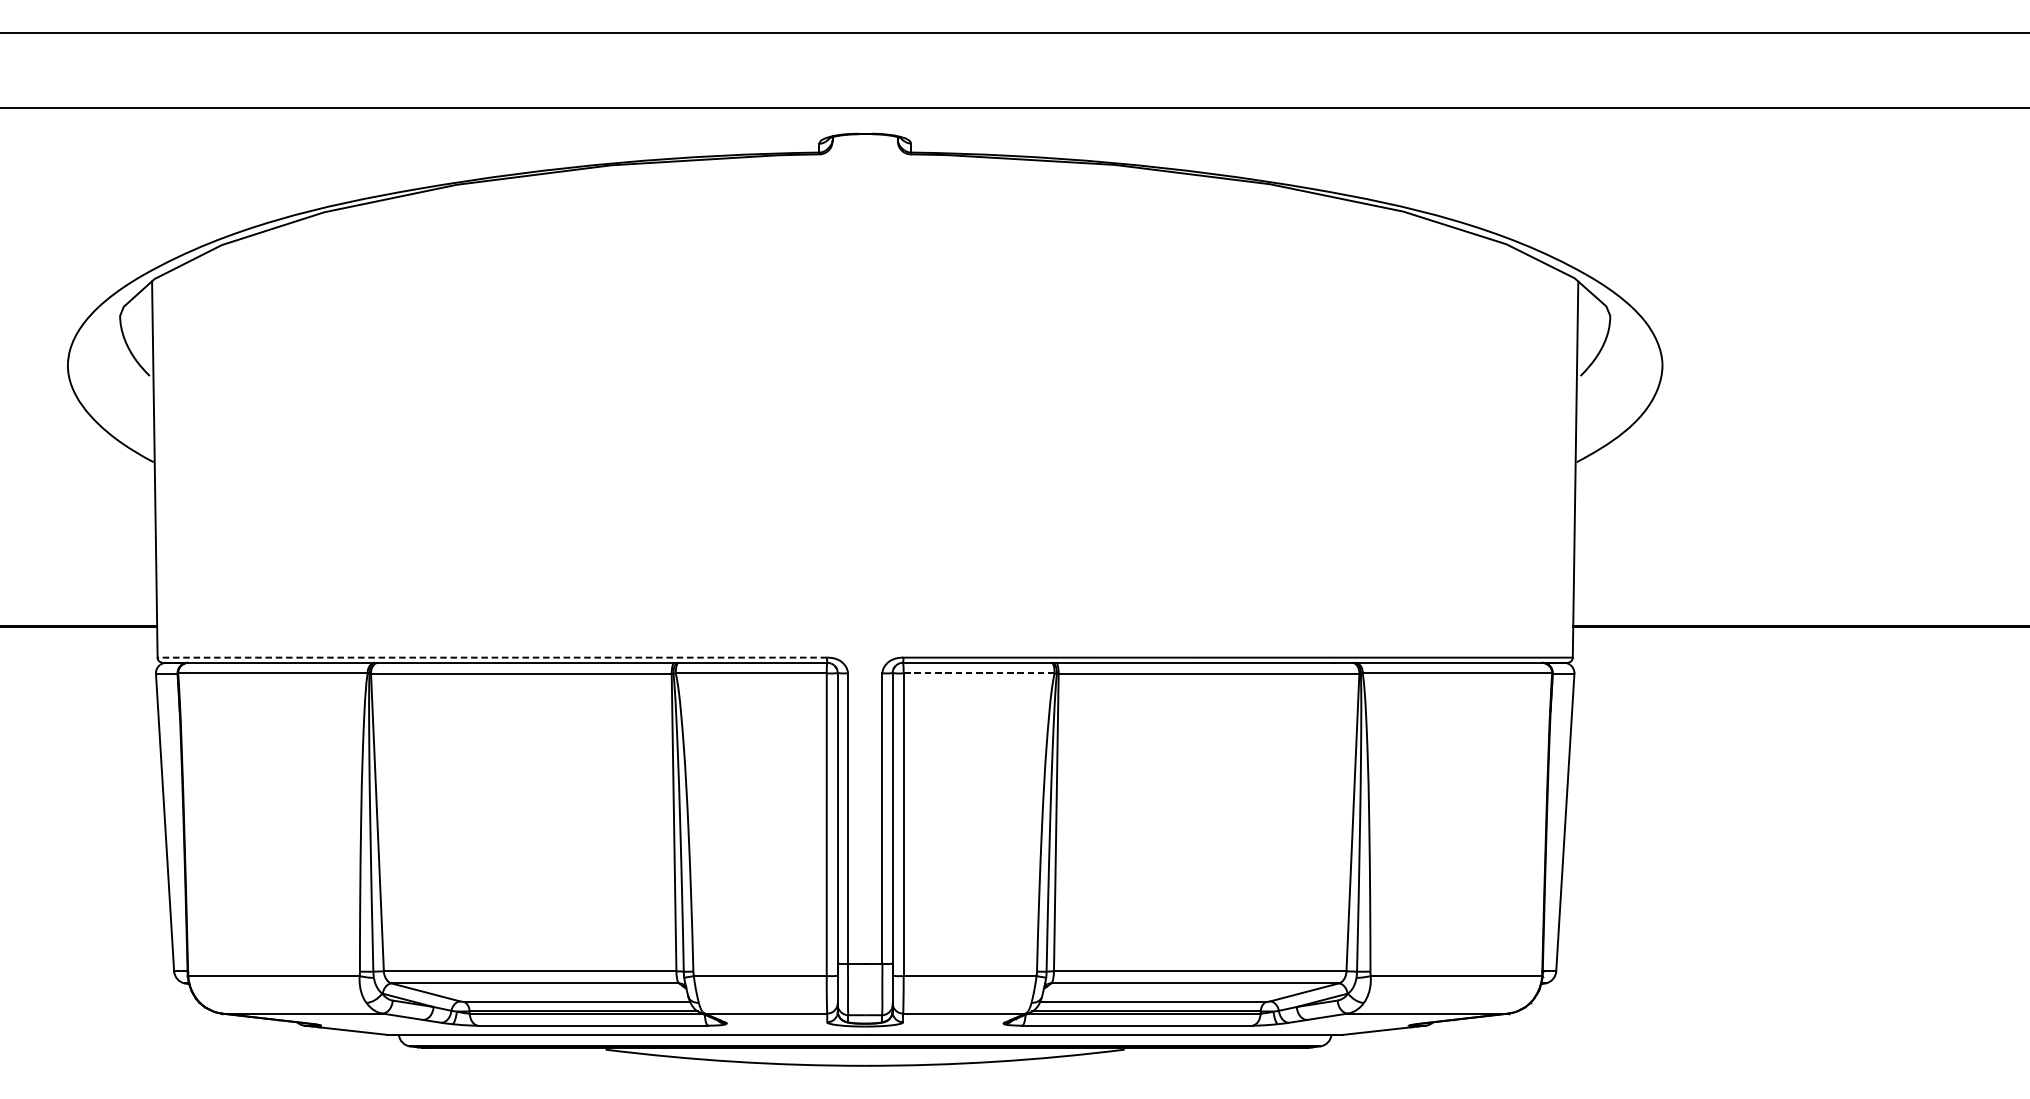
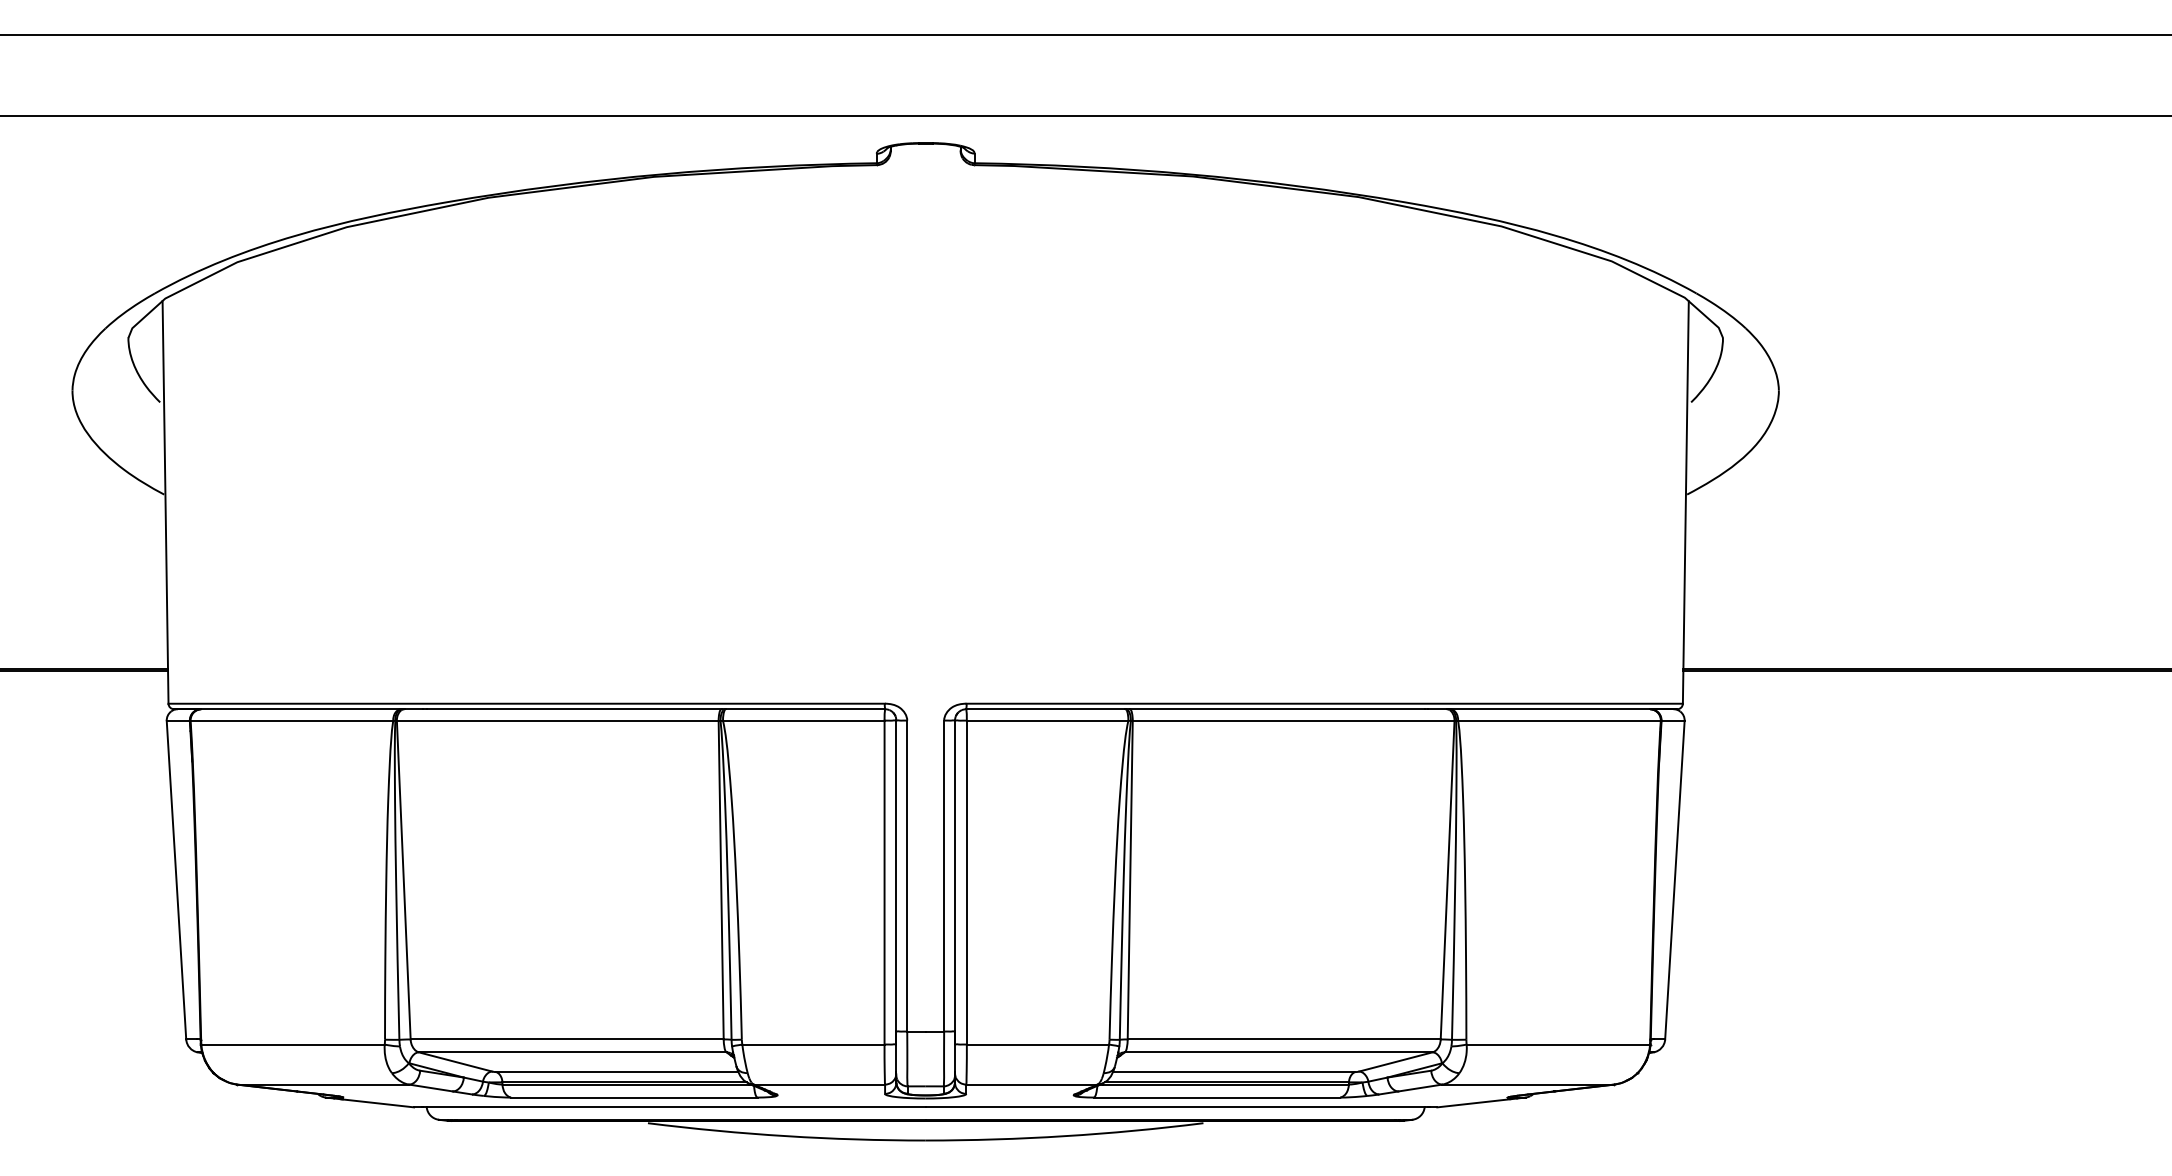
line: (492, 657) -> (526, 703), dashed -> solid
line: (979, 673) -> (1047, 720), dashed -> solid

